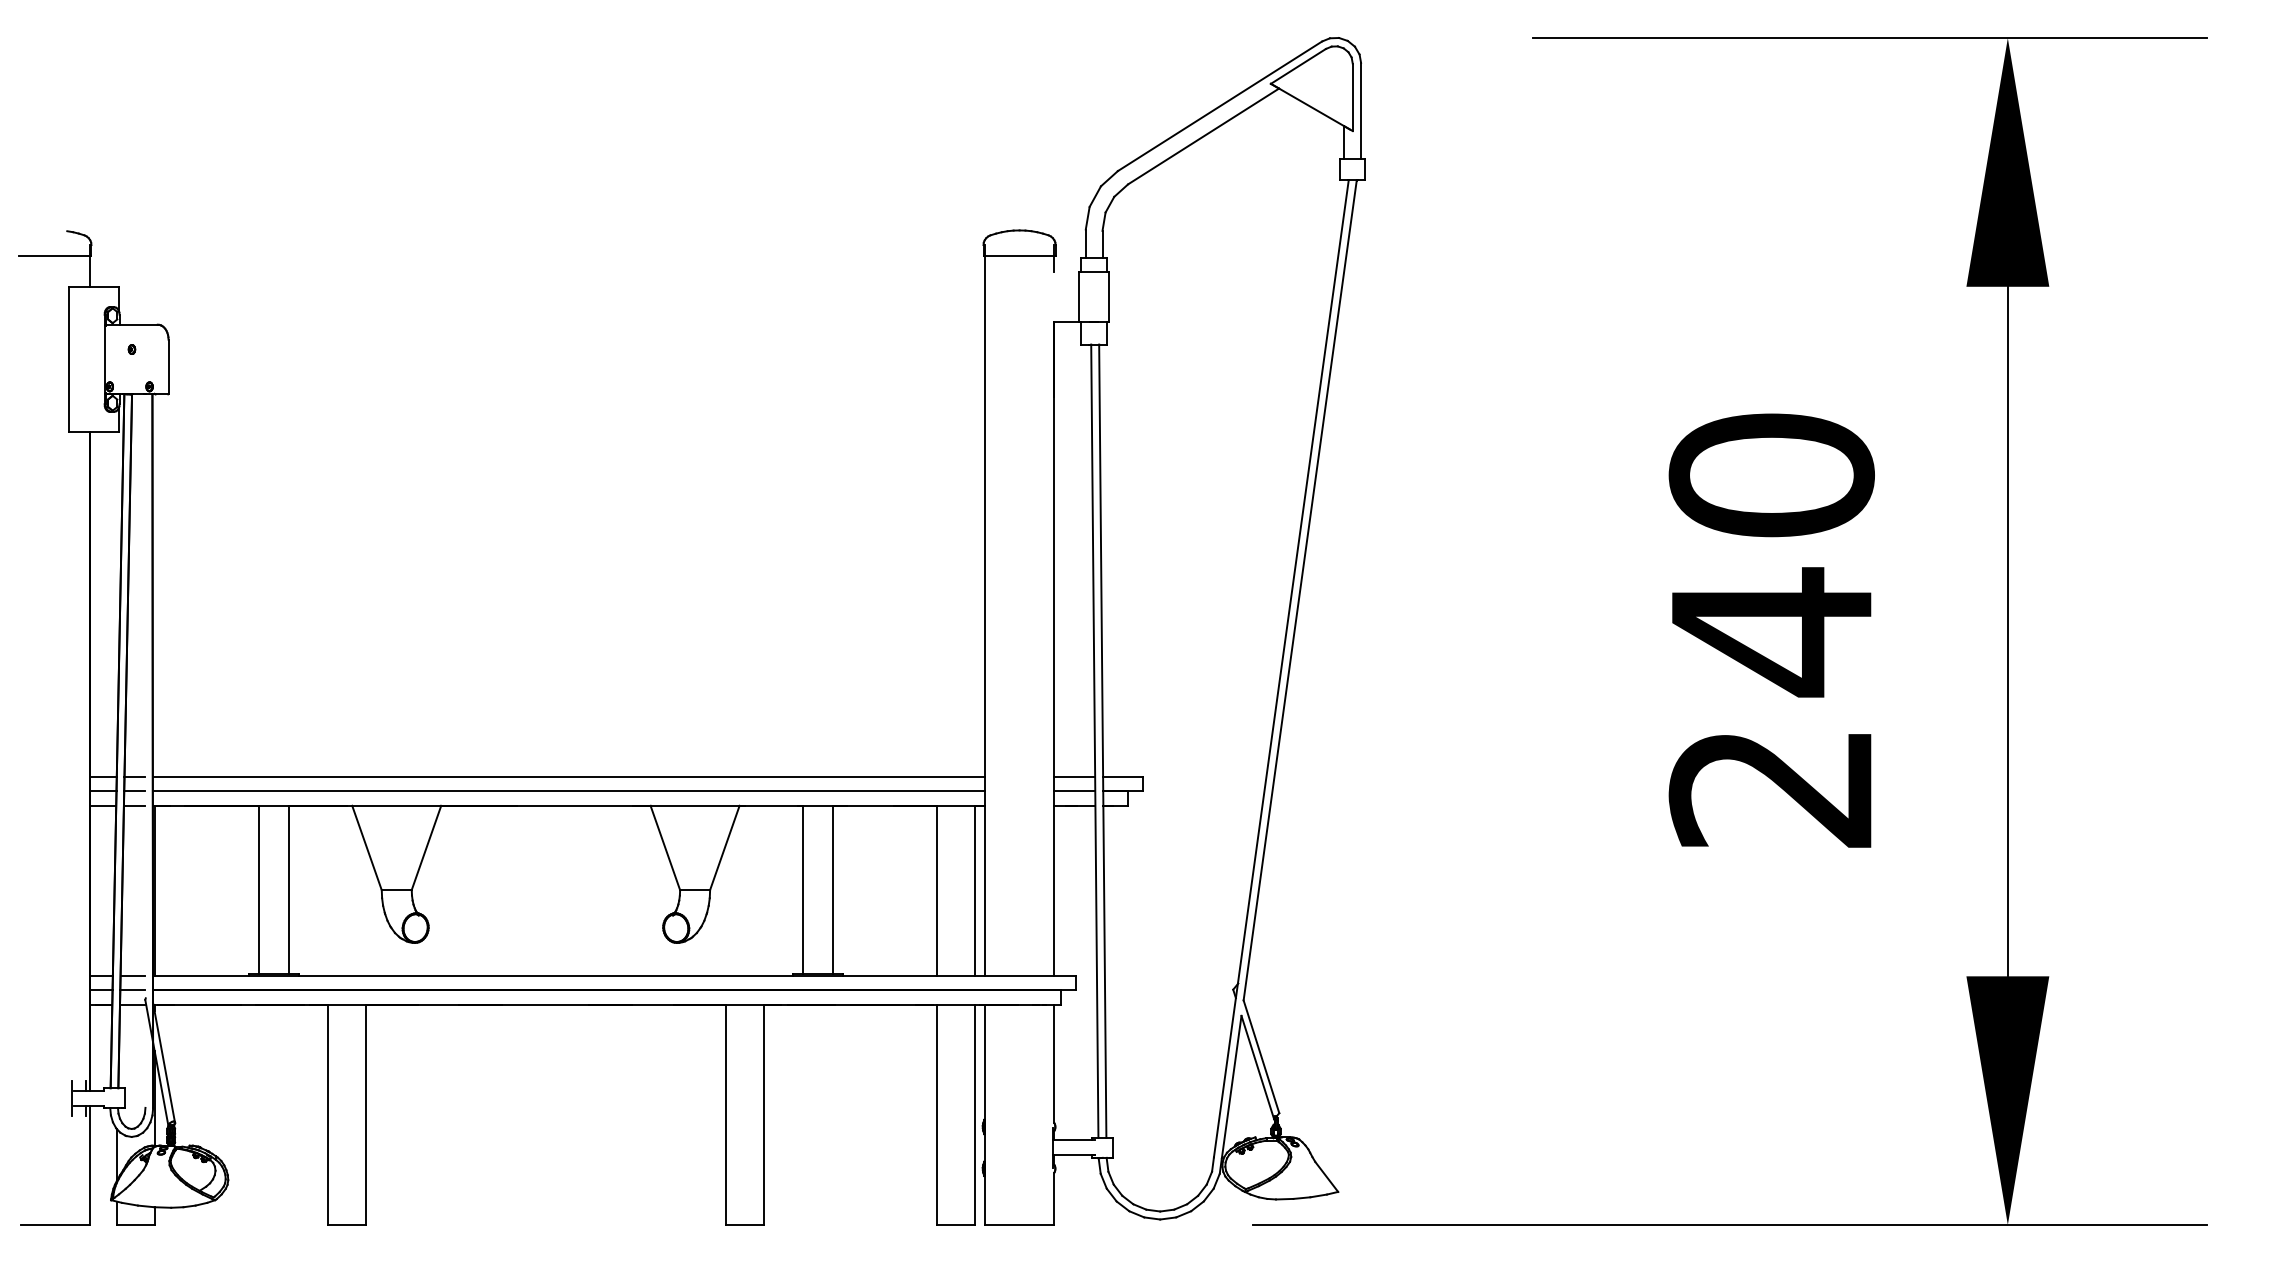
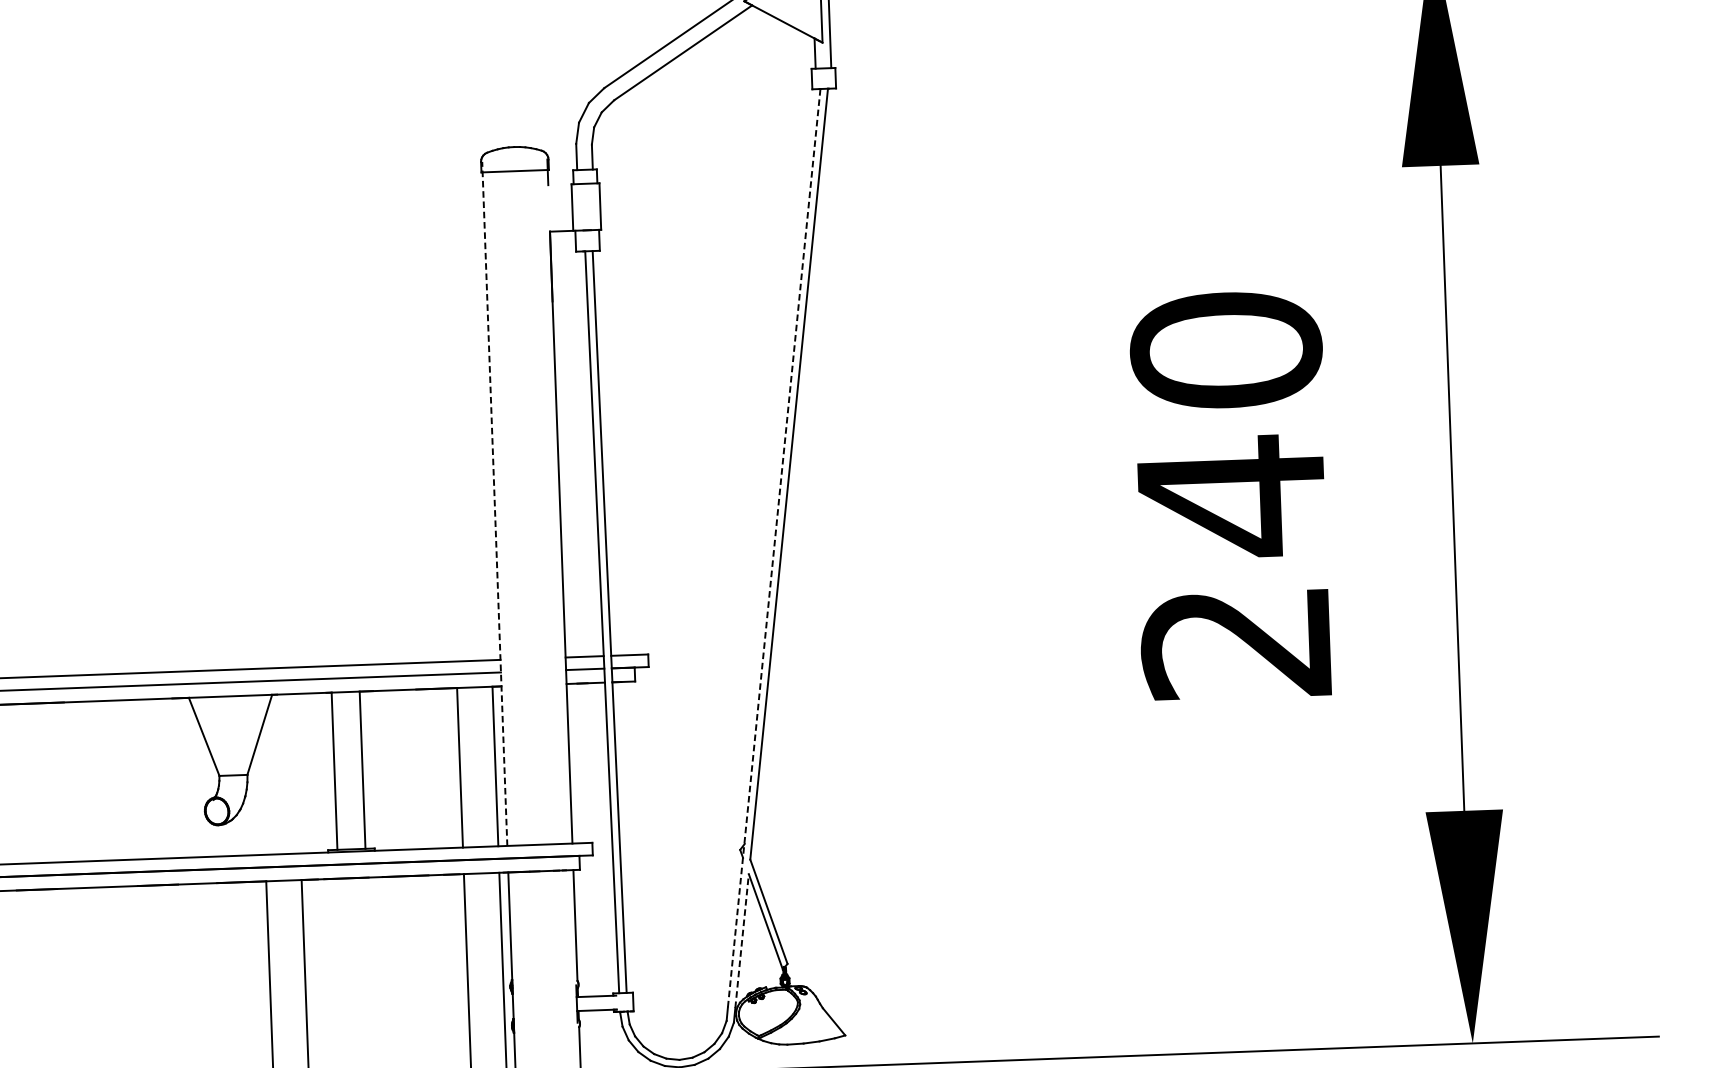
line: (984, 610) -> (494, 503), solid -> dashed
line: (1281, 668) -> (774, 547), solid -> dashed
line: (1231, 1087) -> (741, 941), solid -> dashed

